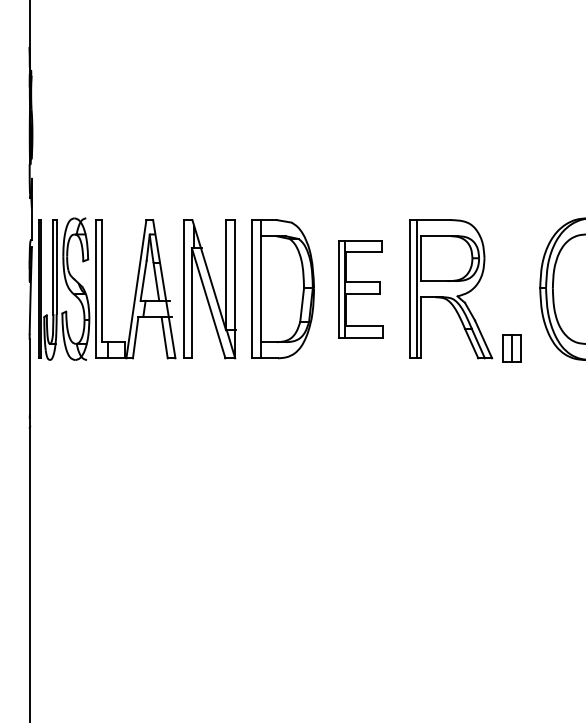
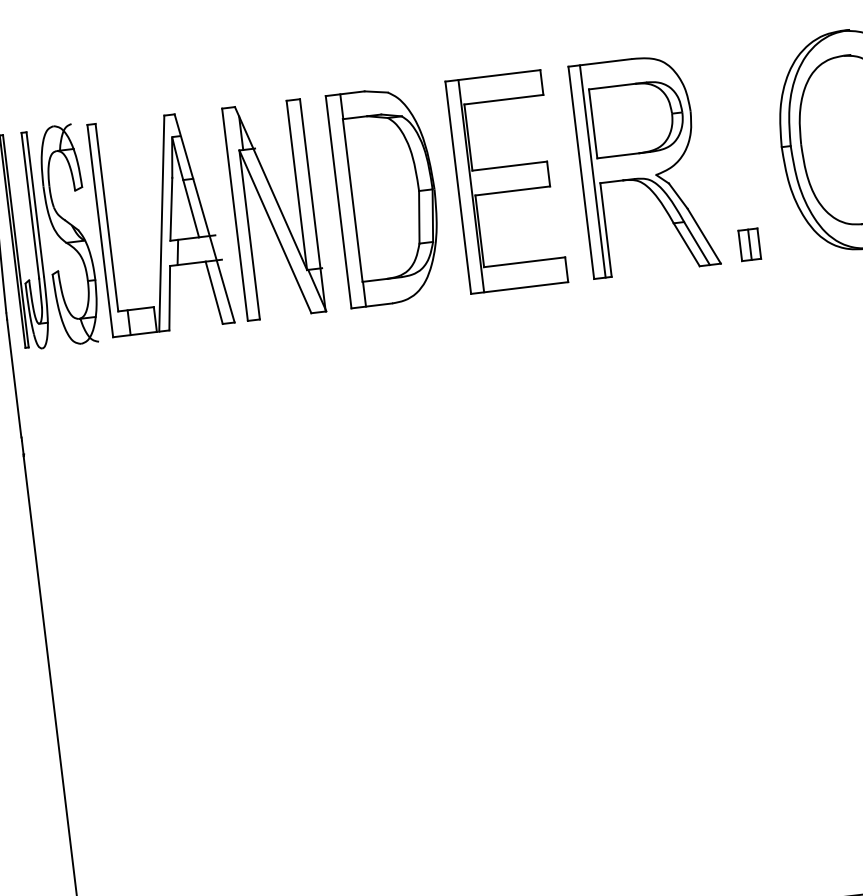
part: (360, 288) -> (505, 180), size x1.43
part: (511, 348) -> (748, 244), size x0.71

